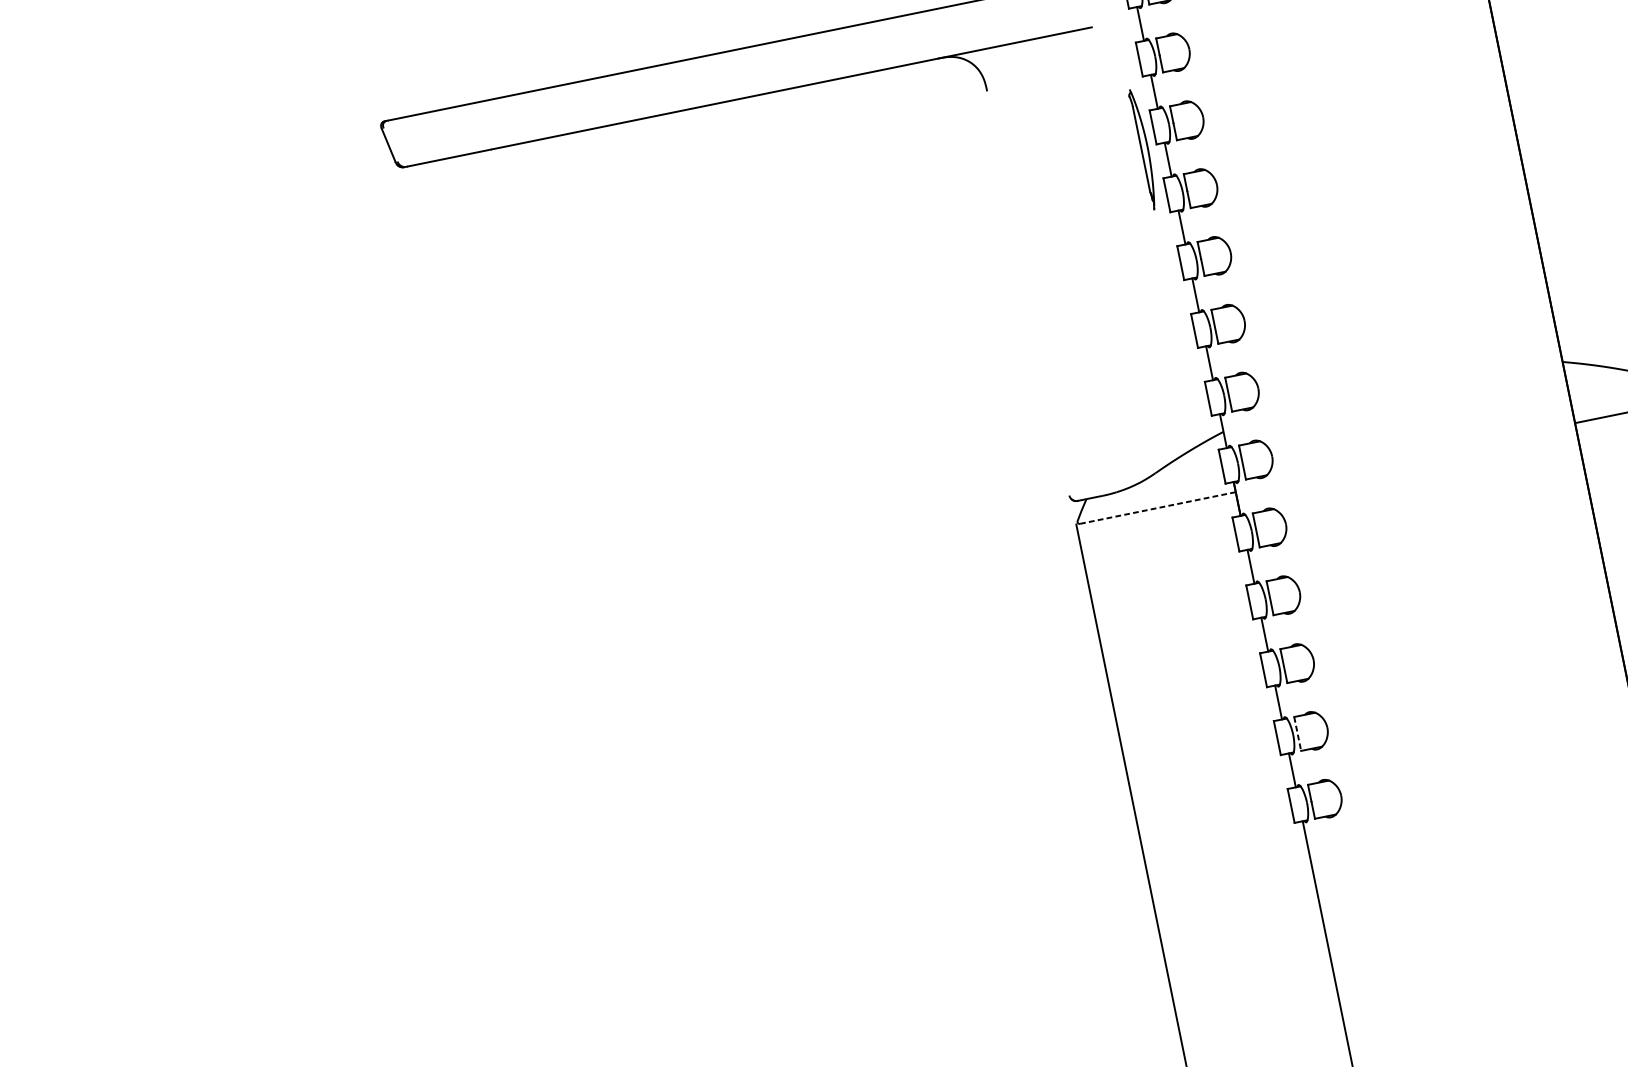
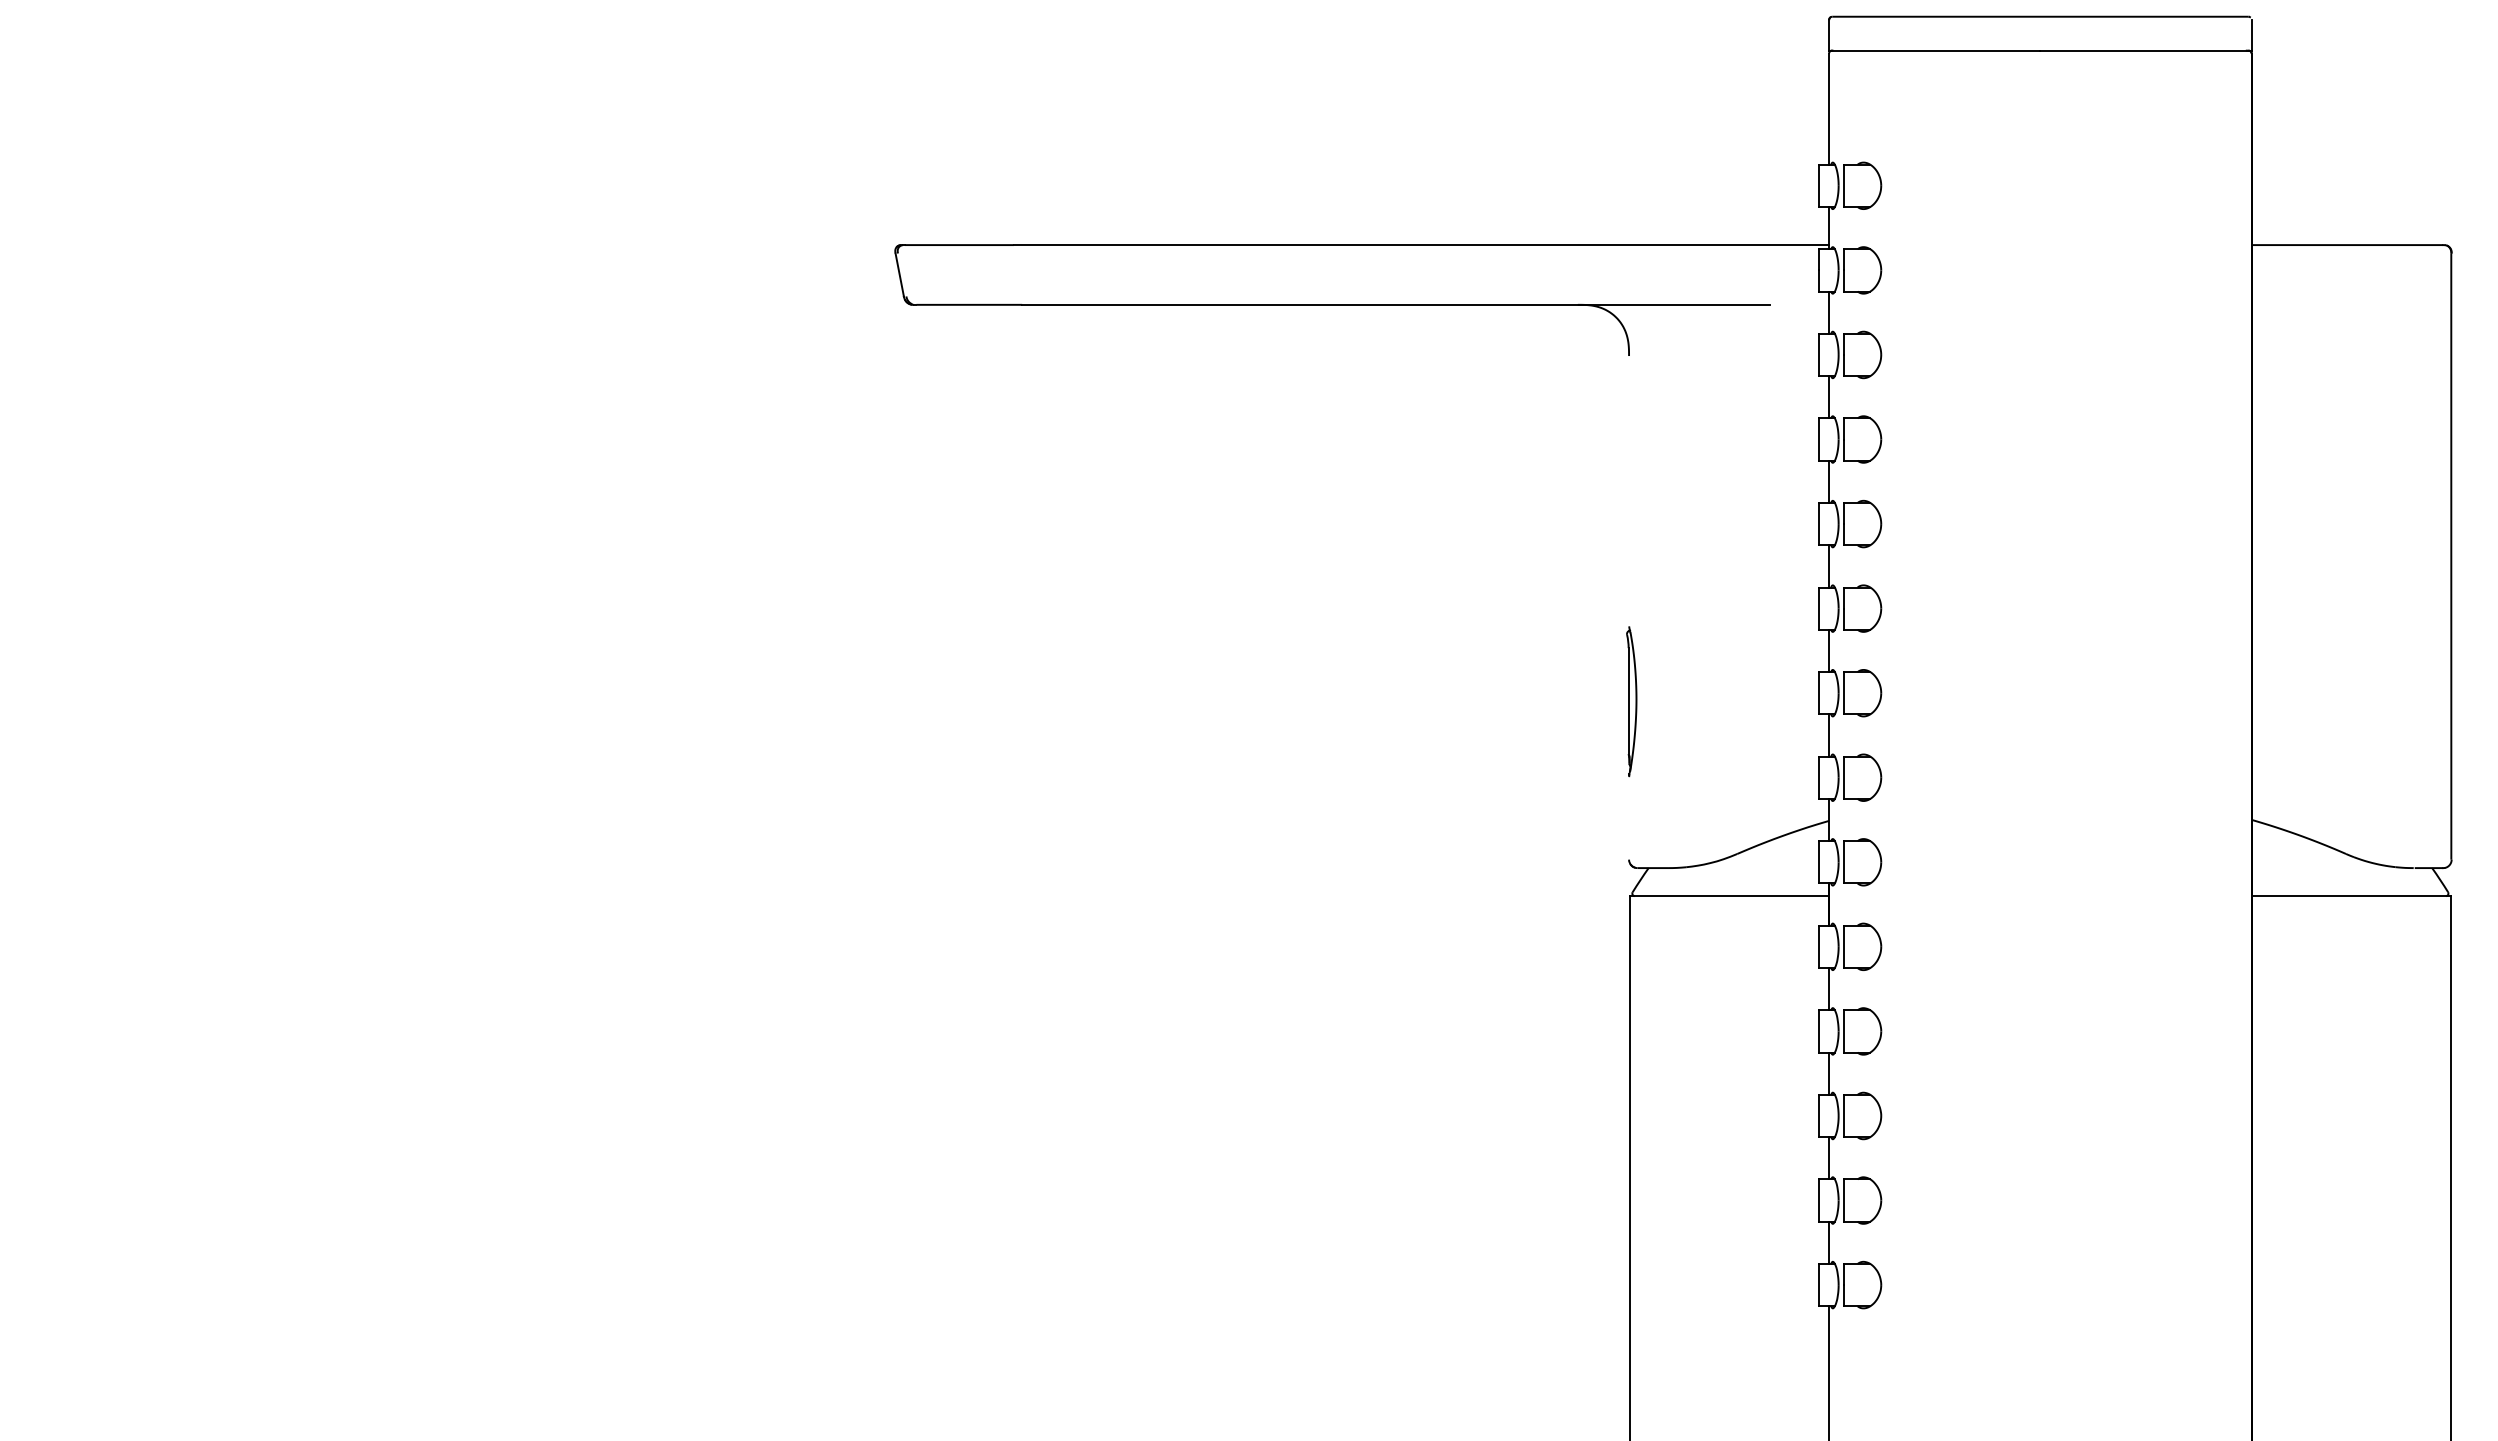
part: (1143, 149) -> (1631, 701), moved
line: (1156, 508) -> (1729, 896), dashed -> solid
line: (1298, 734) -> (1844, 1201), dashed -> solid

